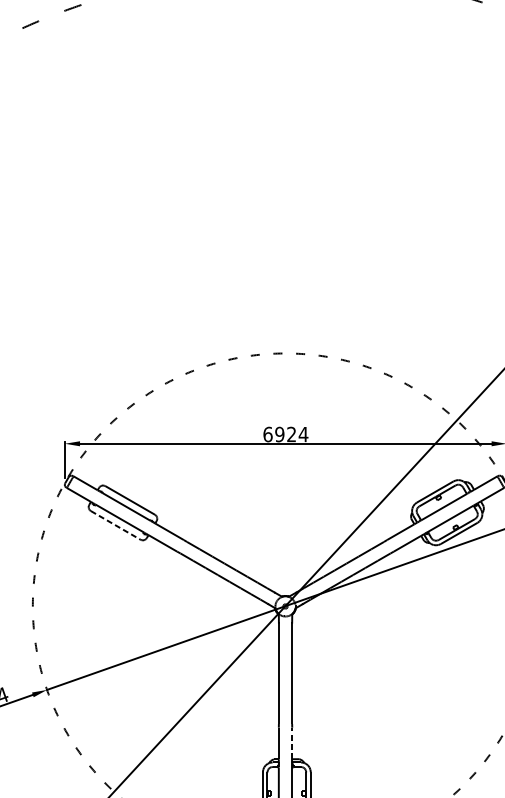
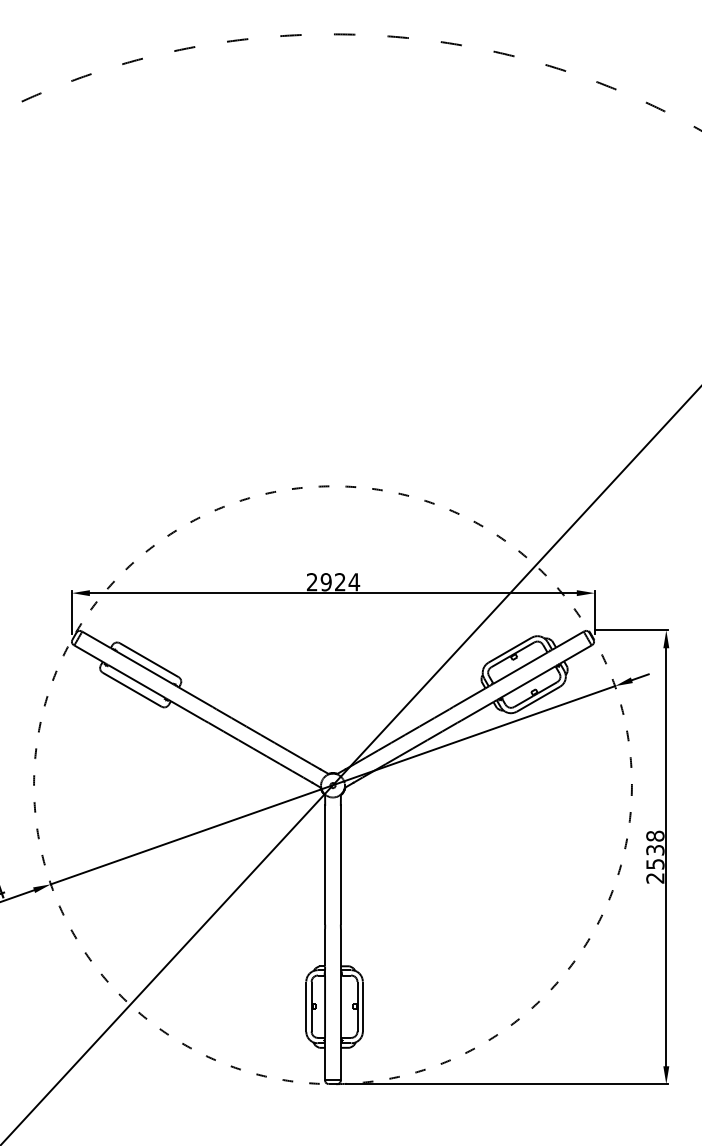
text: (267, 434) -> (311, 582), 6924 -> 2924
line: (116, 525) -> (132, 689), dashed -> solid
line: (291, 743) -> (340, 947), dashed -> solid

